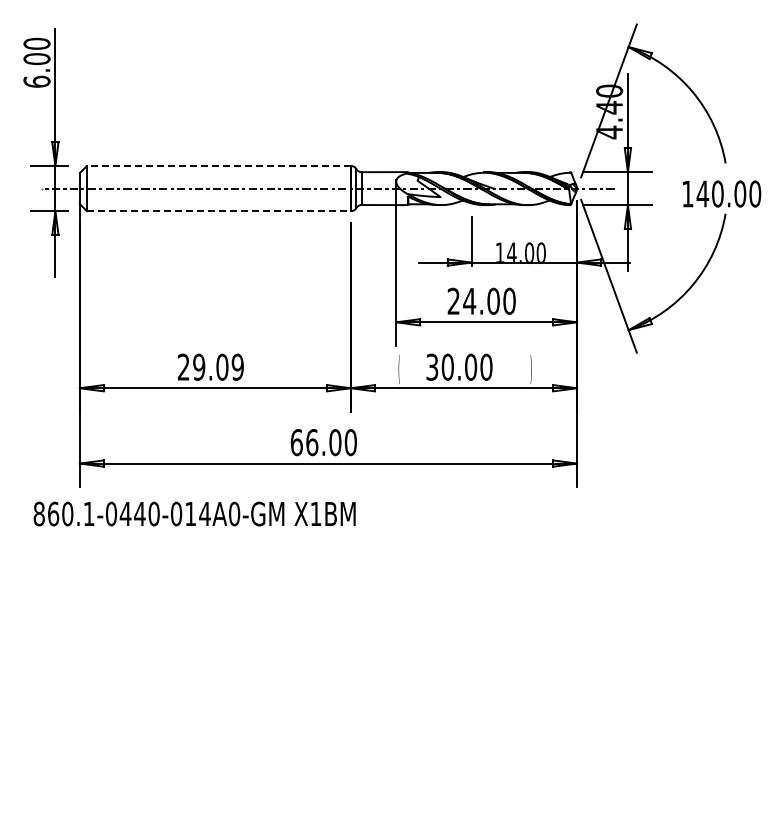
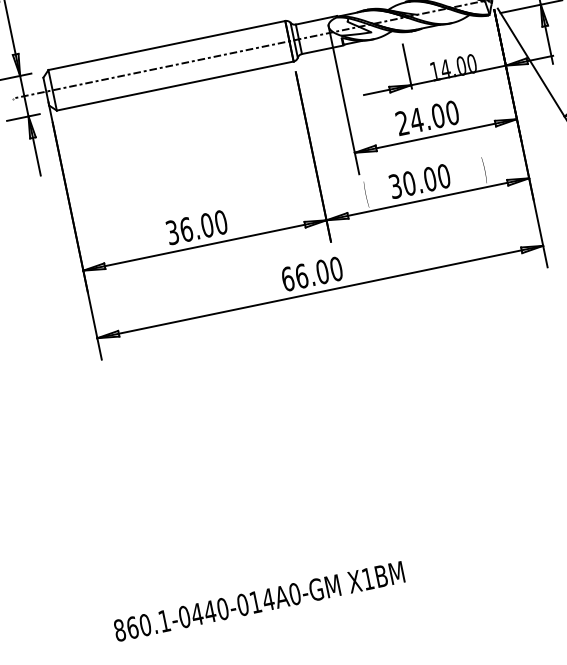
line: (218, 166) -> (166, 46), dashed -> solid
line: (219, 211) -> (175, 86), dashed -> solid
text: (210, 366) -> (196, 226), 29.09 -> 36.00
text: (194, 513) -> (258, 601), moved

